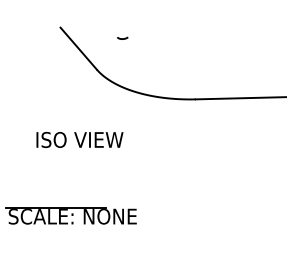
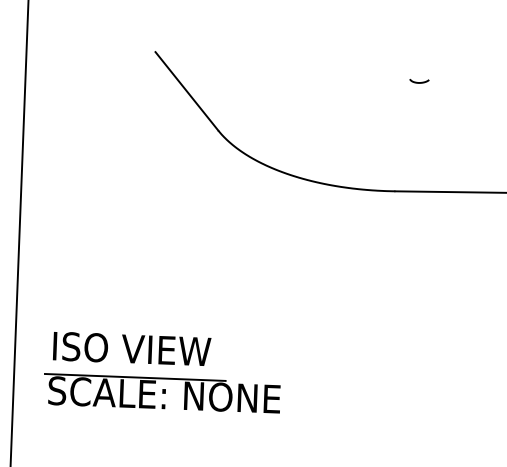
curve: (122, 38) -> (418, 81), moved
text: (79, 139) -> (131, 348), moved

